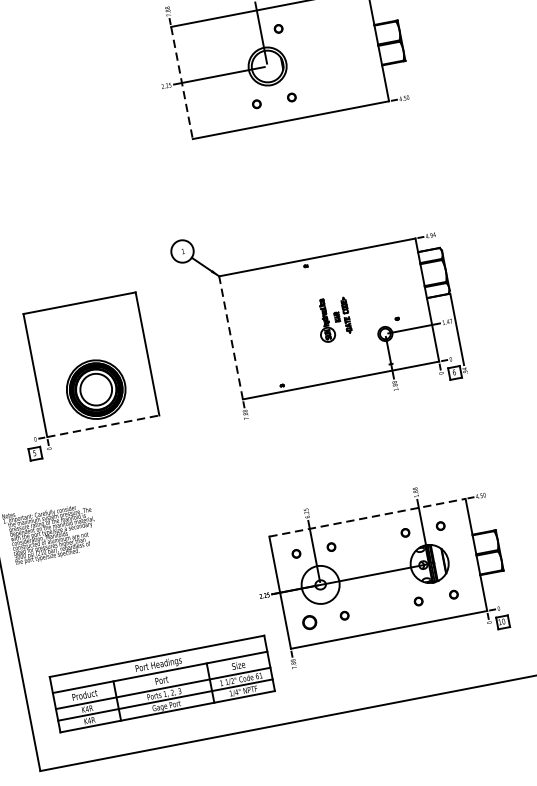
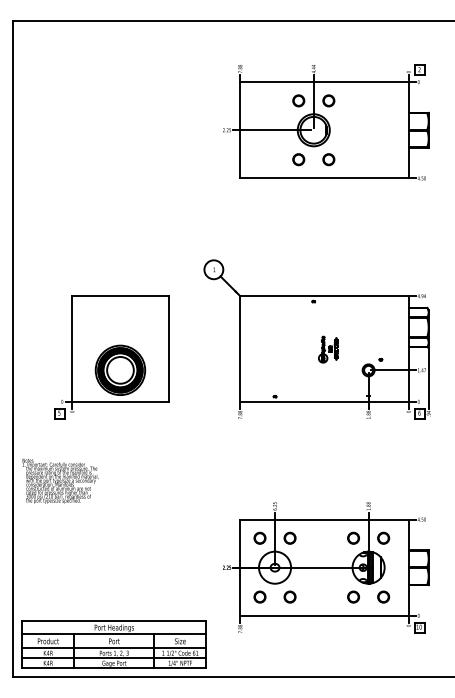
circle: (278, 28) -> (328, 100), size x1.67
circle: (243, 35) -> (298, 100), added
line: (182, 83) -> (240, 130), dashed -> solid
circle: (291, 97) -> (328, 159), size x1.67
circle: (256, 103) -> (298, 159), size x1.67
part: (333, 318) -> (328, 349), size x0.71
line: (231, 338) -> (240, 349), dashed -> solid
line: (103, 425) -> (120, 401), dashed -> solid
line: (368, 517) -> (325, 519), dashed -> solid
circle: (440, 525) -> (383, 537), size x1.67
circle: (405, 532) -> (353, 537), size x1.67
circle: (330, 546) -> (289, 537), size x1.67
circle: (295, 553) -> (259, 537), size x1.67
circle: (453, 594) -> (383, 596), size x1.67
circle: (418, 600) -> (353, 596), size x1.67
circle: (343, 615) -> (289, 596), size x1.67
part: (161, 684) -> (113, 644), moved

